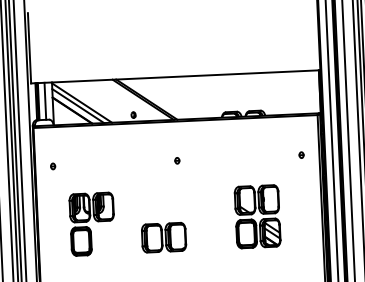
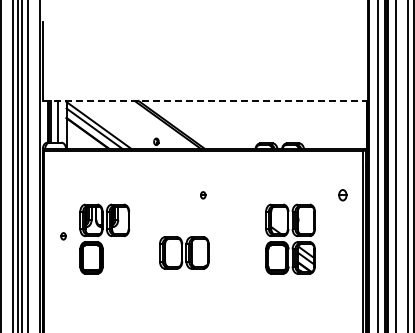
line: (175, 77) -> (205, 101), solid -> dashed
part: (301, 155) -> (342, 195), size x1.6
part: (53, 166) -> (63, 236), moved
part: (257, 216) -> (290, 238), moved
part: (92, 223) -> (104, 238), moved
part: (164, 237) -> (184, 252), moved

